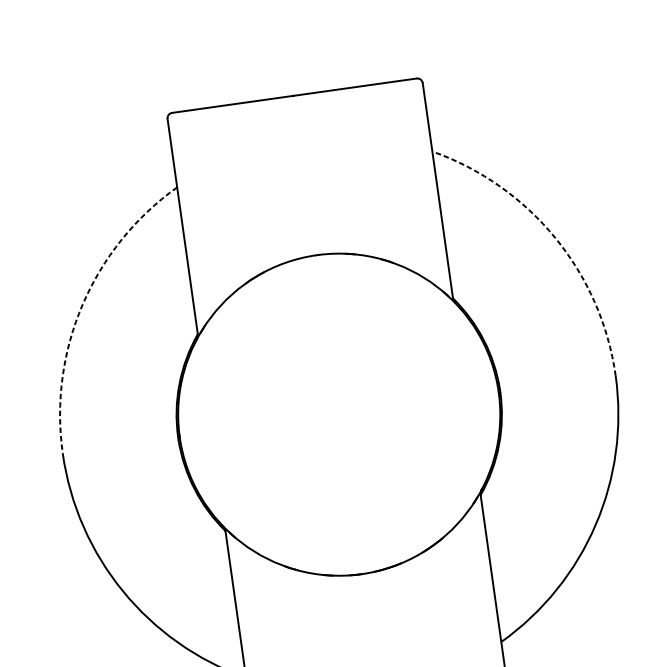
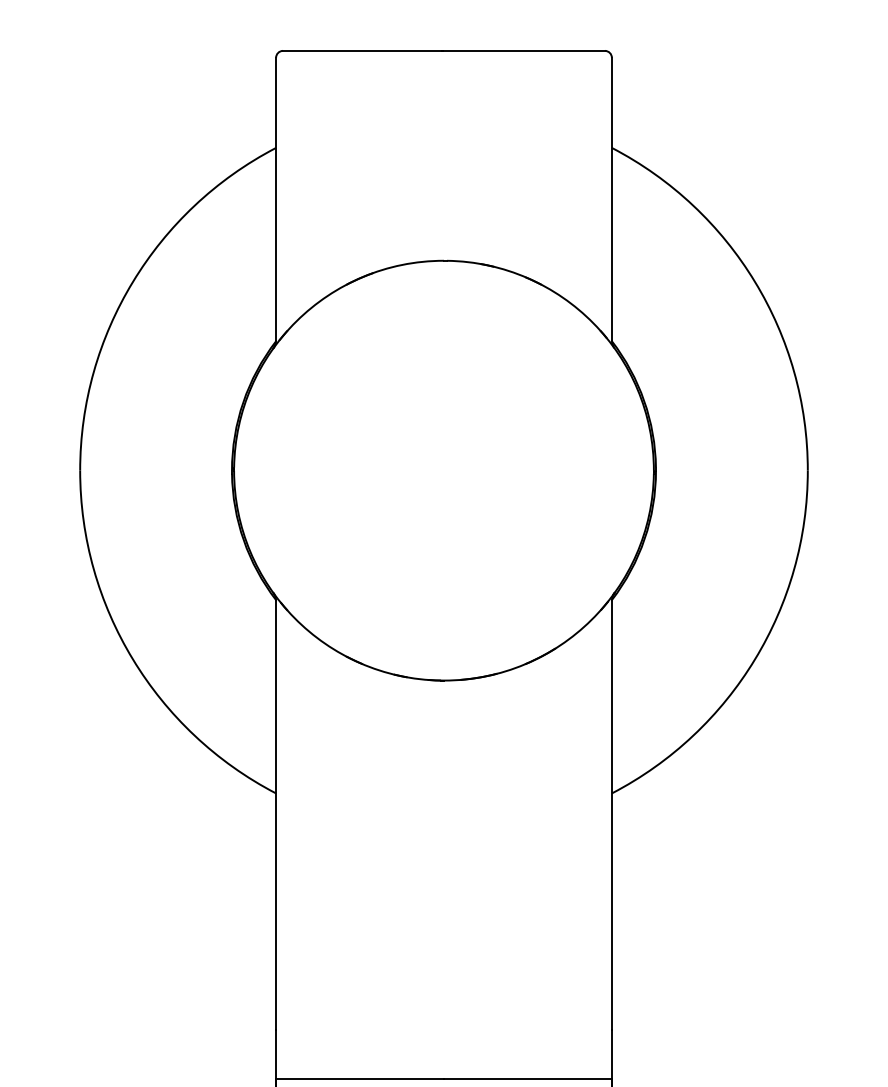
arc: (555, 237) -> (755, 281), dashed -> solid
arc: (82, 304) -> (132, 281), dashed -> solid

